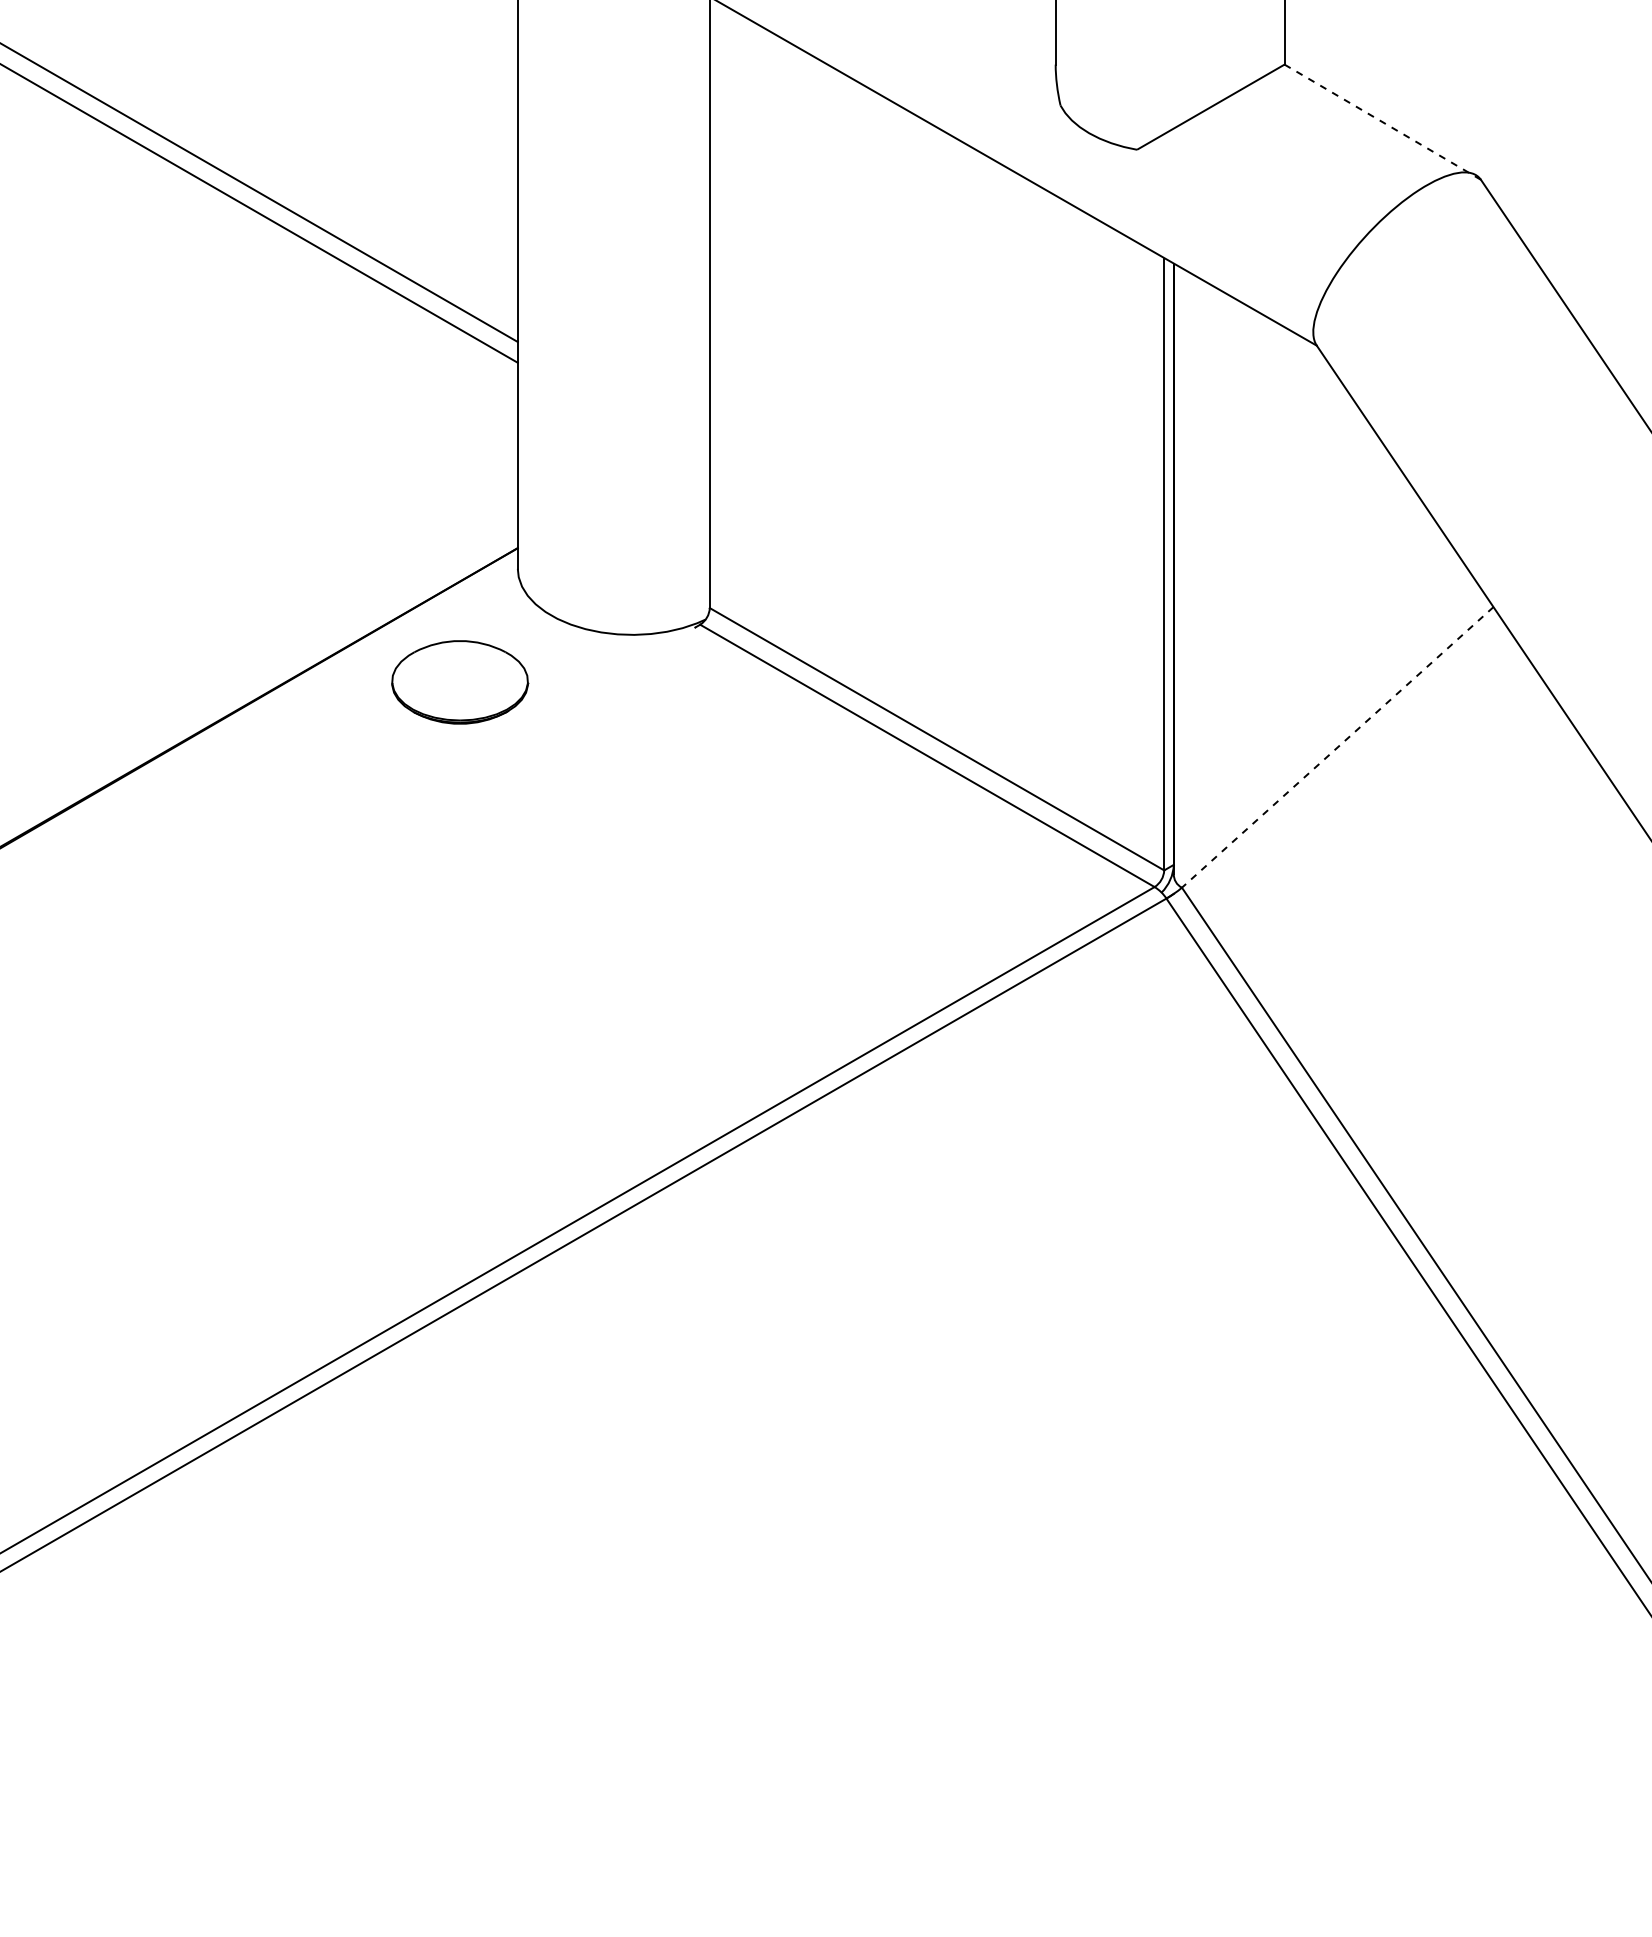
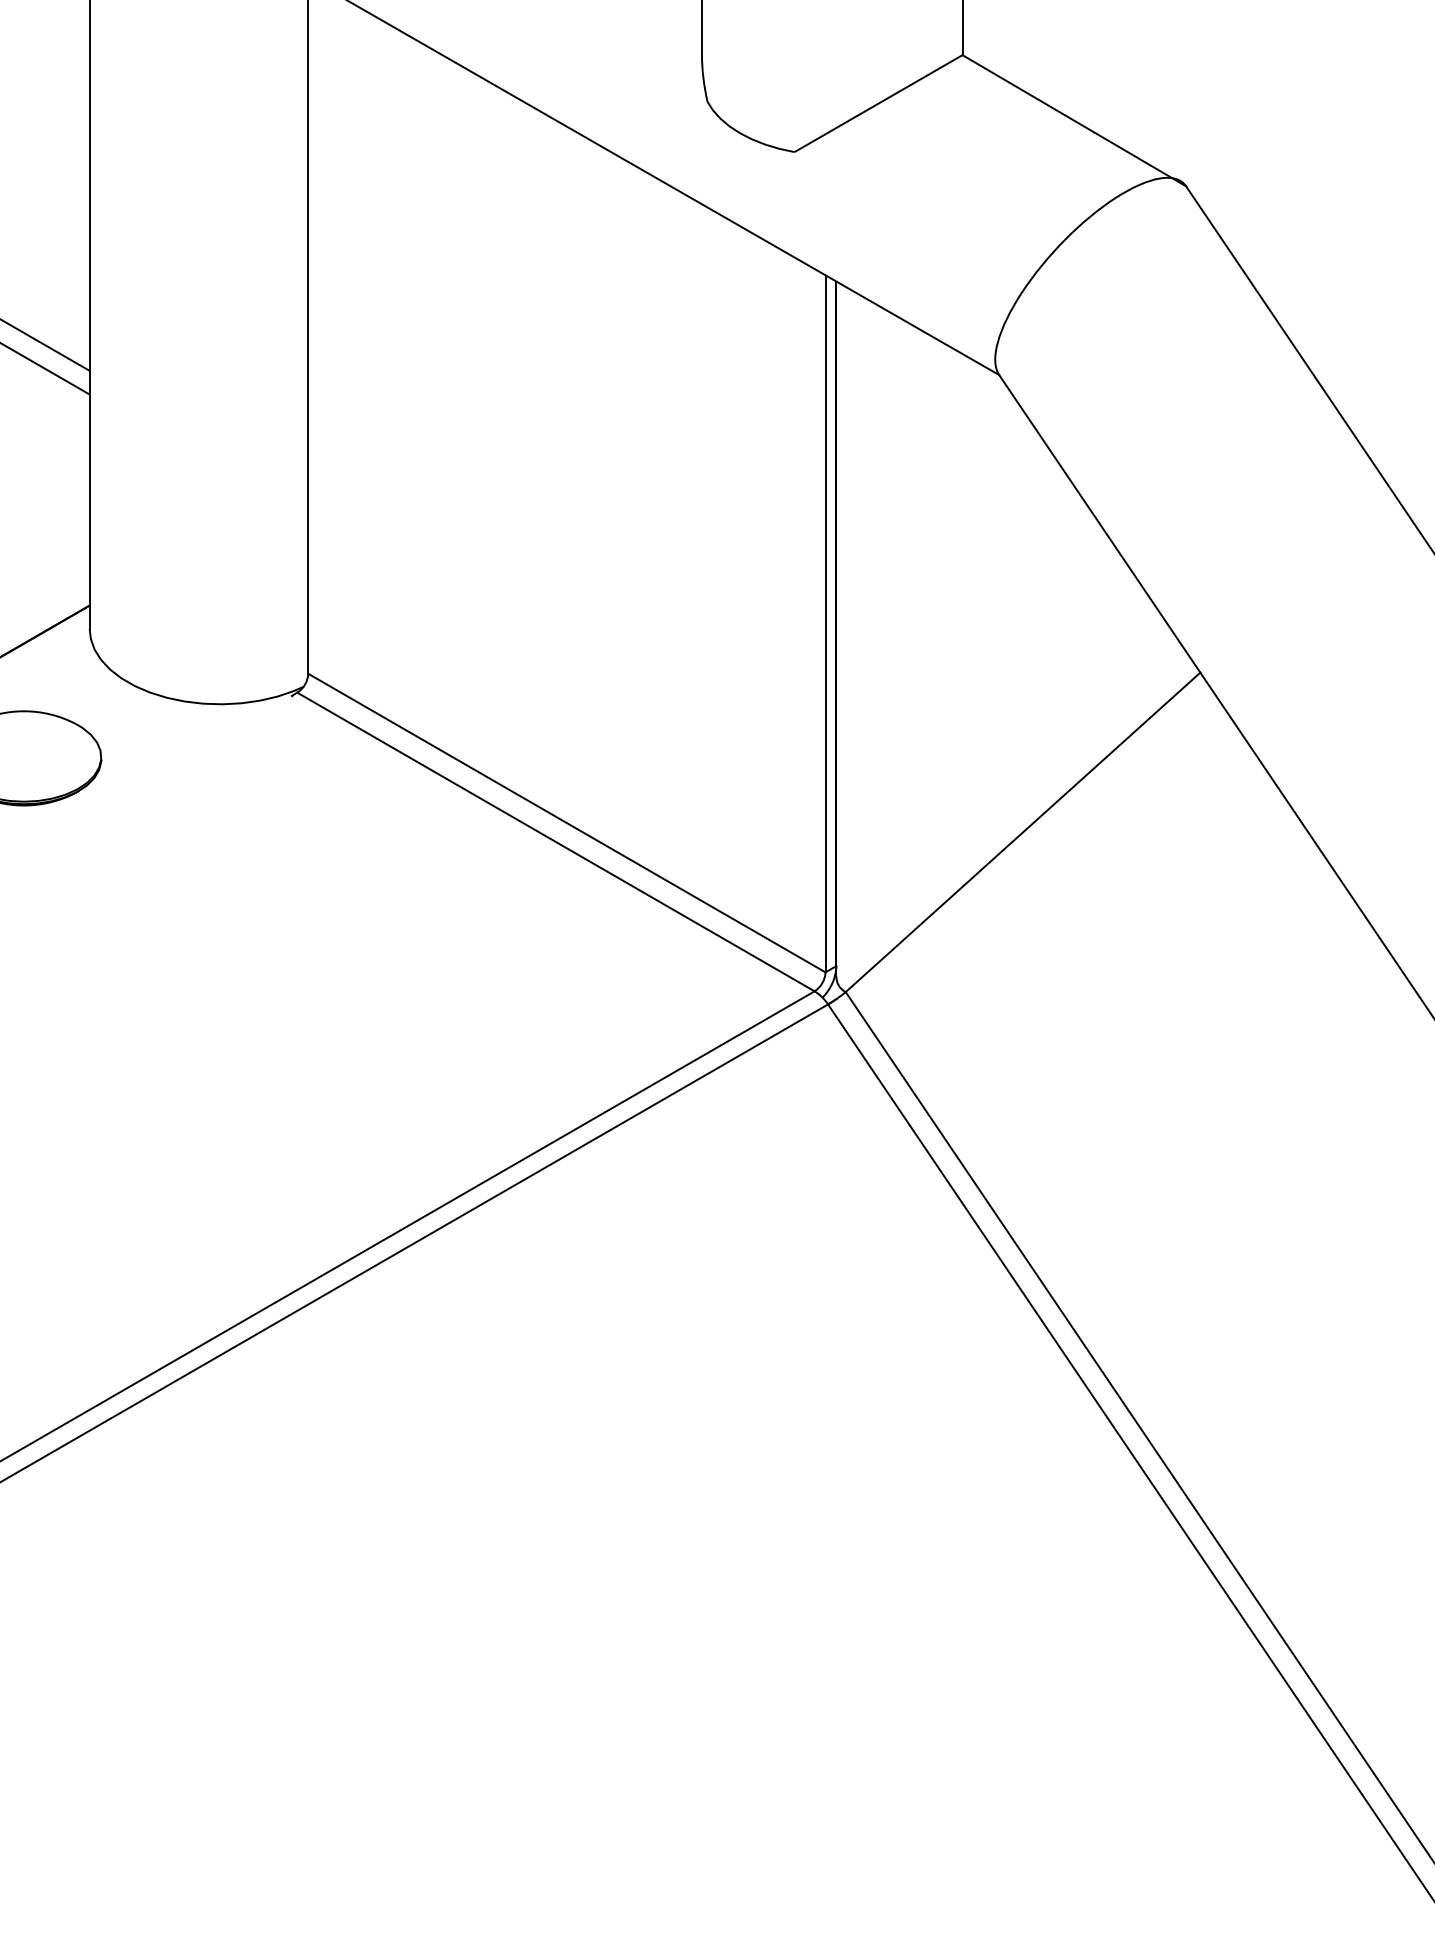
line: (1382, 122) -> (1074, 121), dashed -> solid
line: (1337, 747) -> (1022, 832), dashed -> solid

